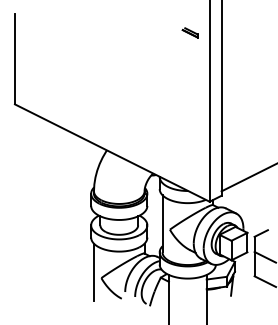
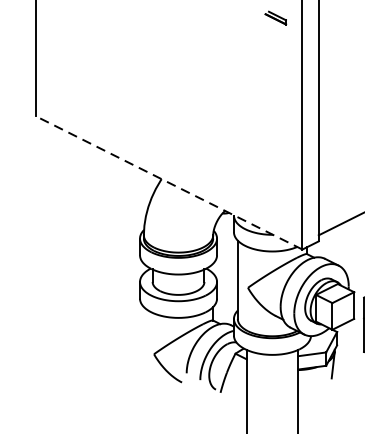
line: (112, 153) -> (169, 183), solid -> dashed
line: (93, 271) -> (143, 345), removed

